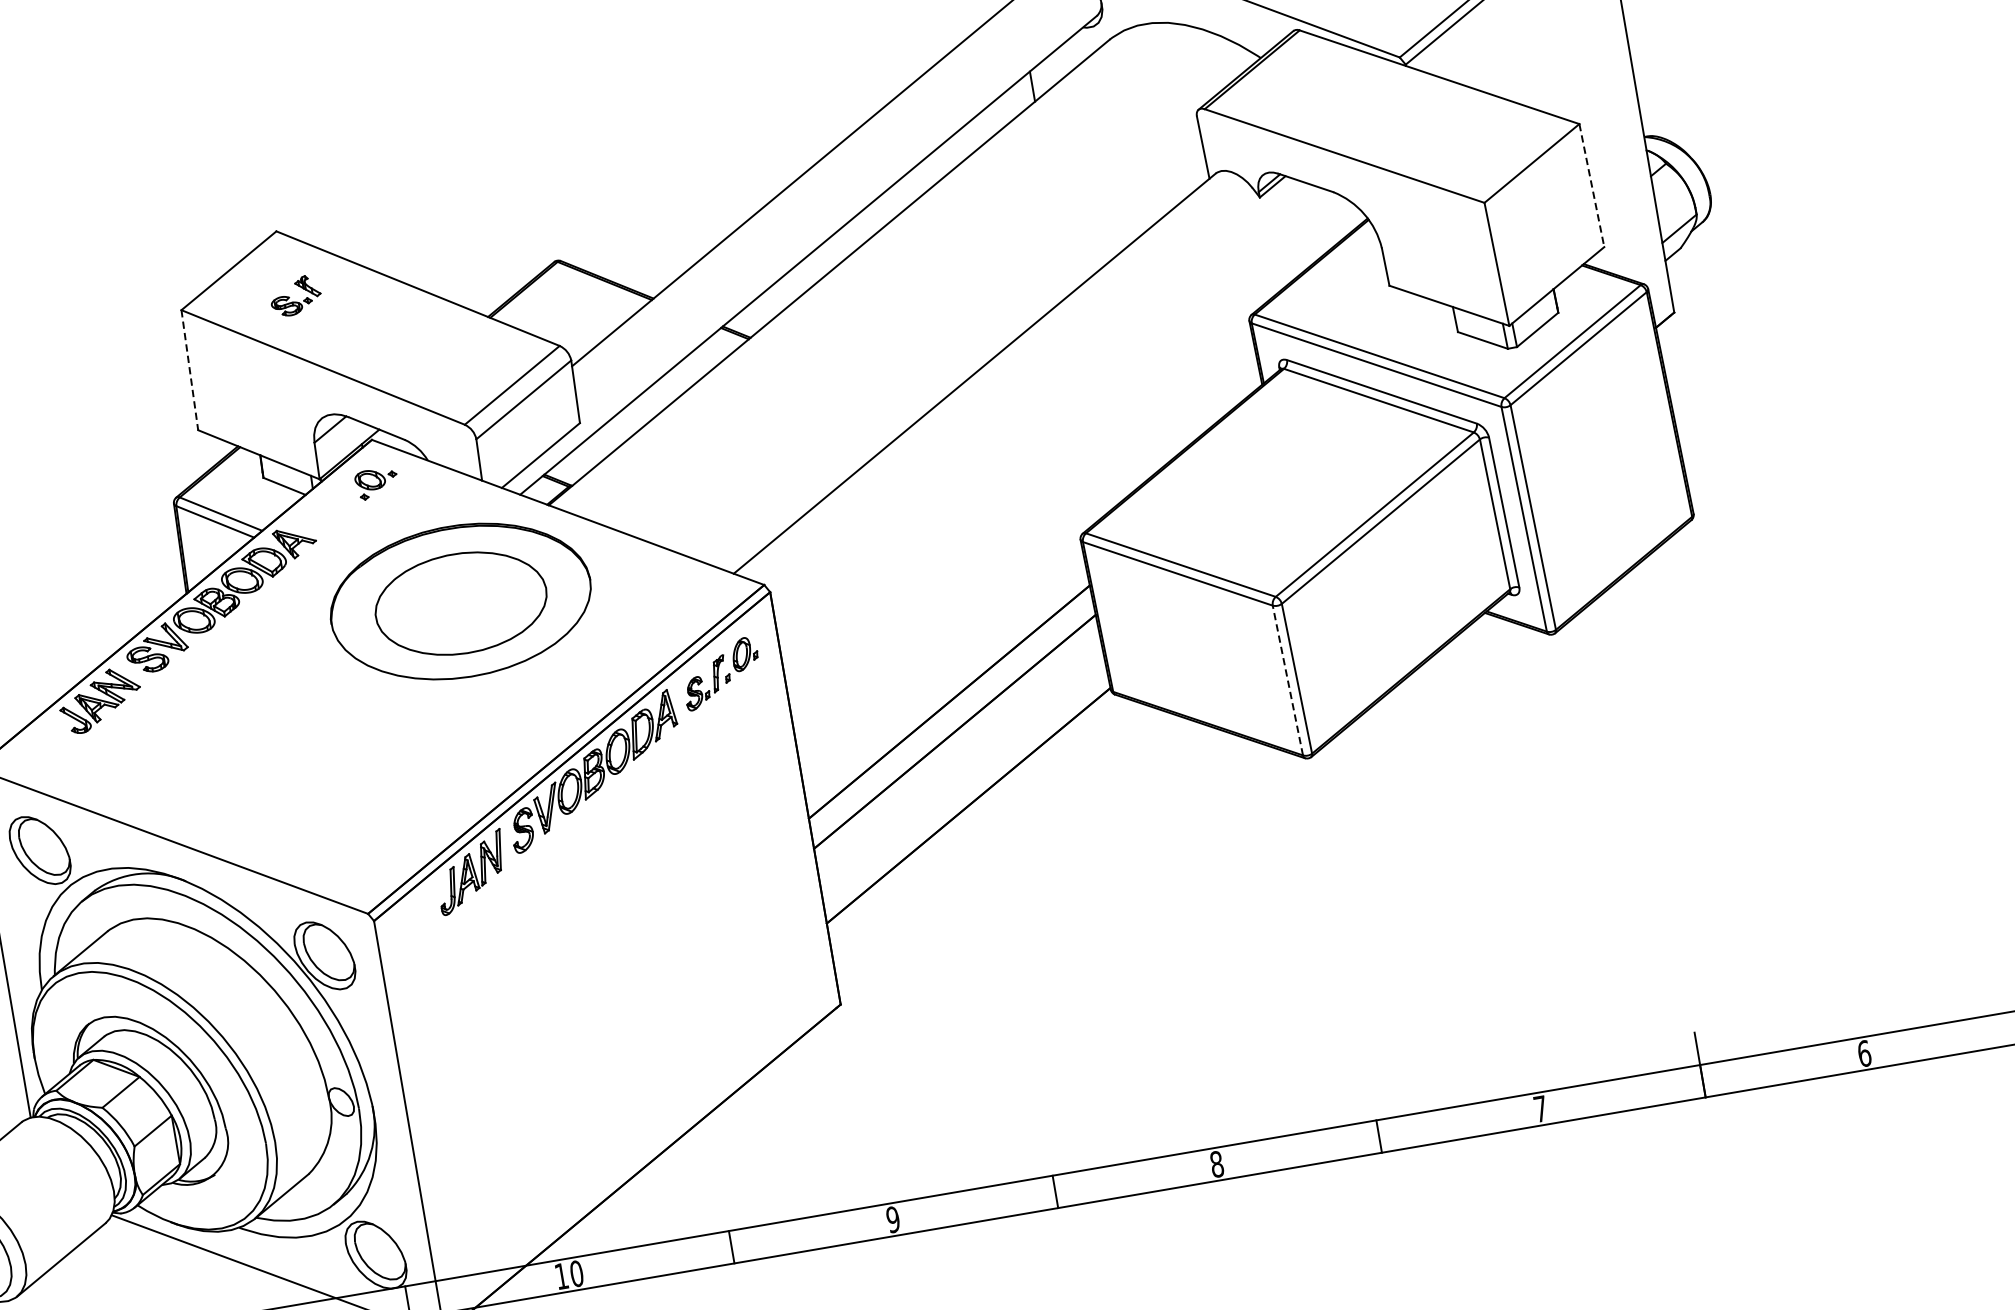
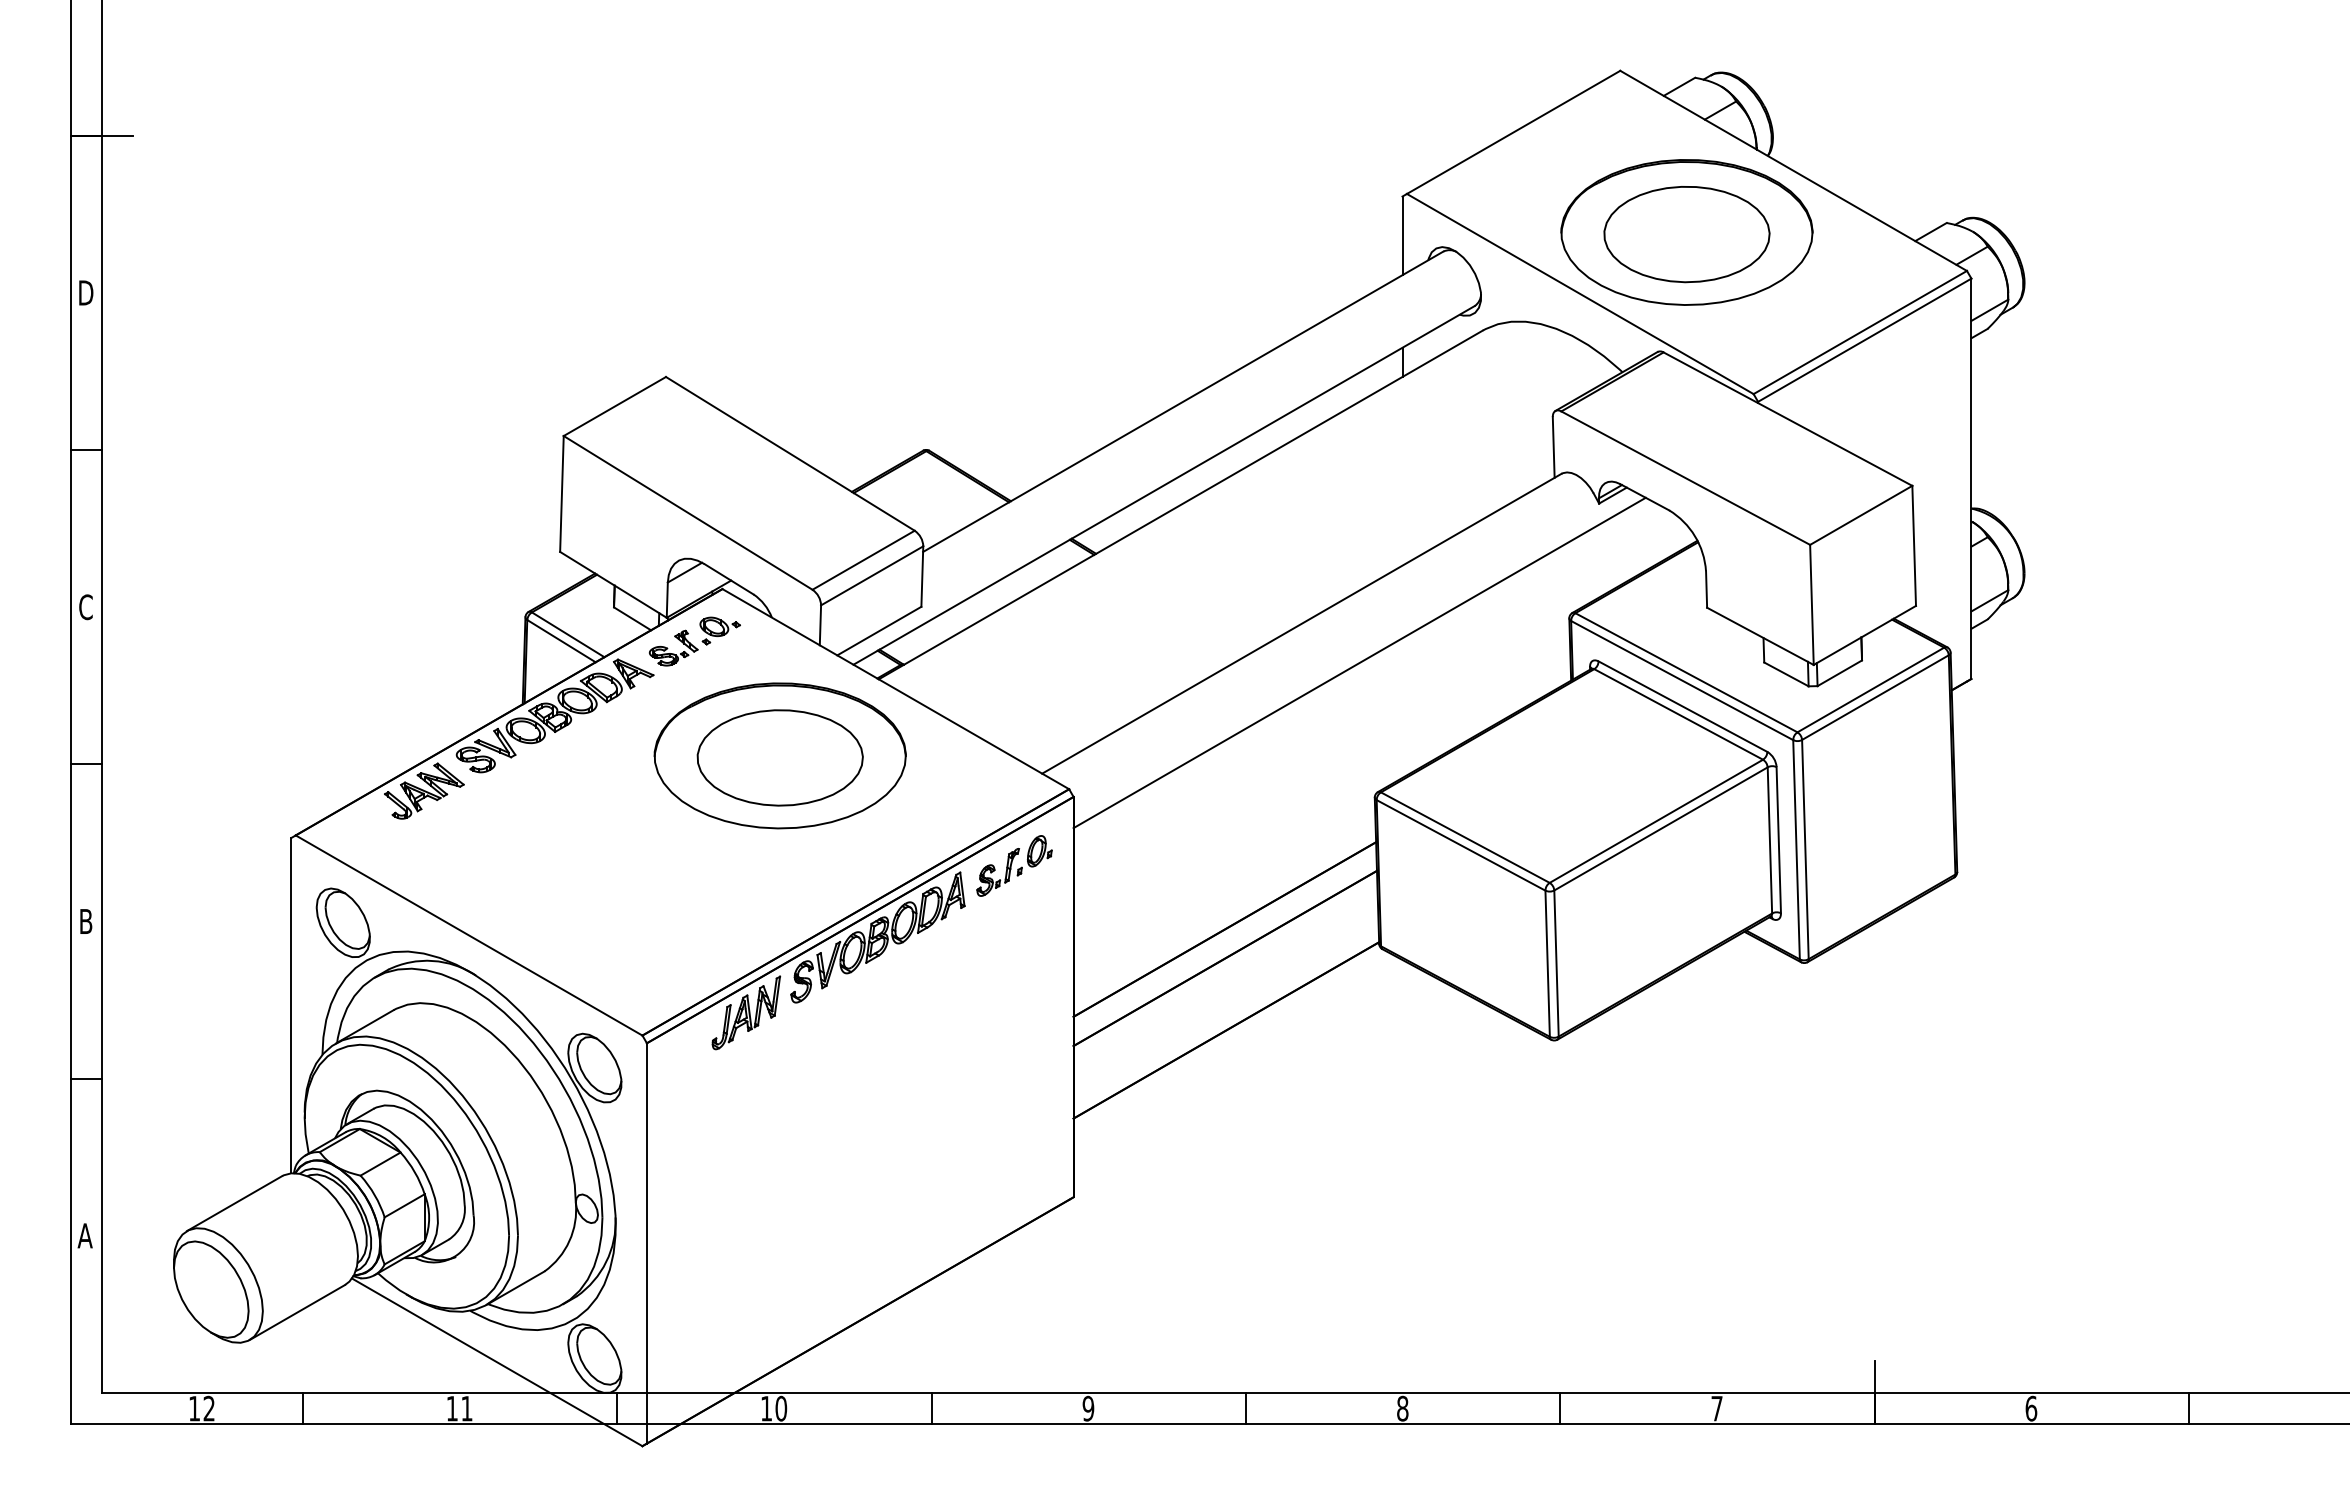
line: (1592, 186) -> (1914, 546), dashed -> solid
part: (295, 295) -> (673, 647), moved
line: (189, 369) -> (561, 493), dashed -> solid
line: (1041, 403) -> (1359, 662), added
line: (1287, 680) -> (1547, 963), dashed -> solid

